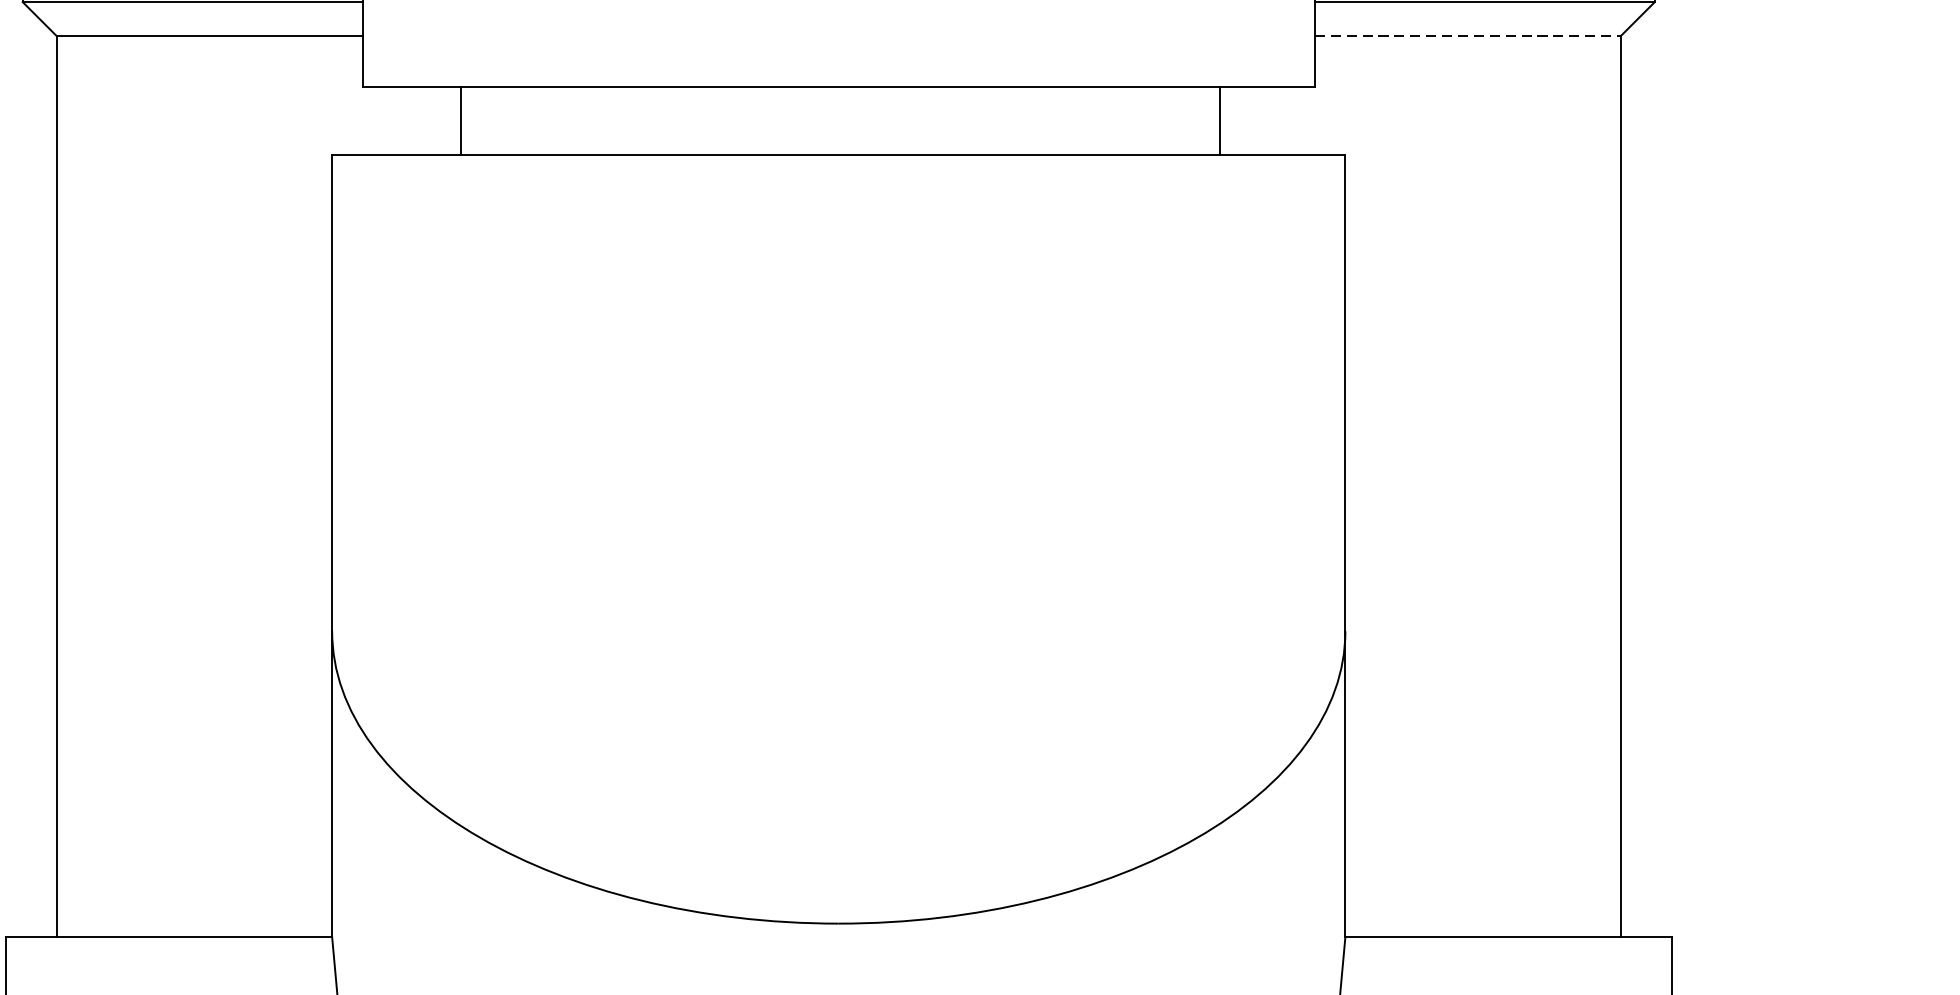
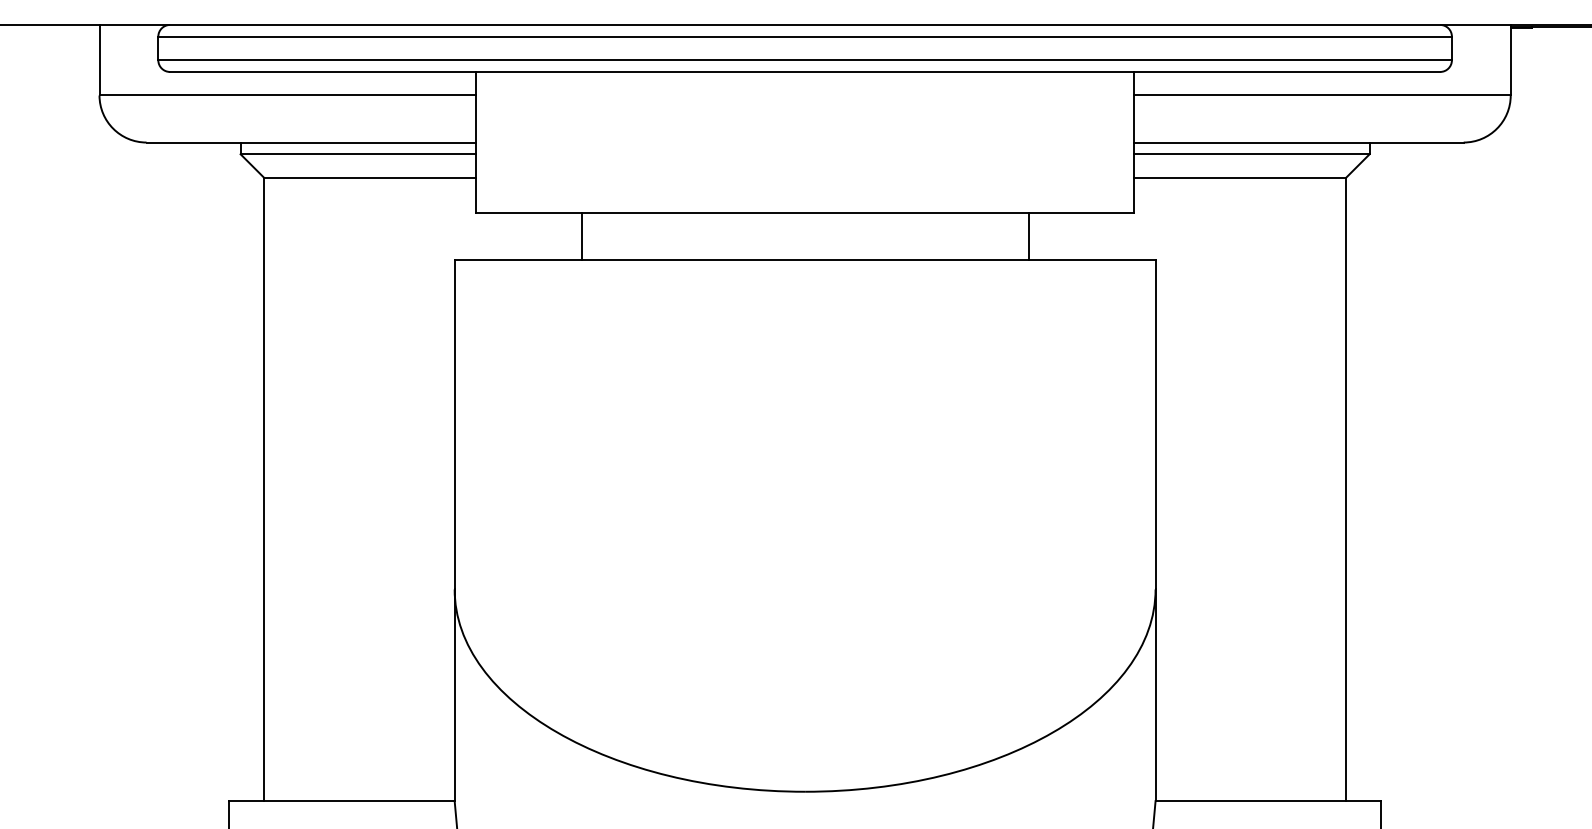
line: (1468, 35) -> (1240, 177), dashed -> solid
line: (460, 120) -> (581, 236), moved
line: (1219, 120) -> (1028, 236), moved

